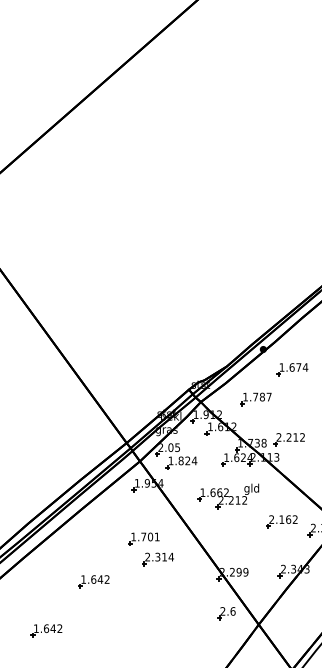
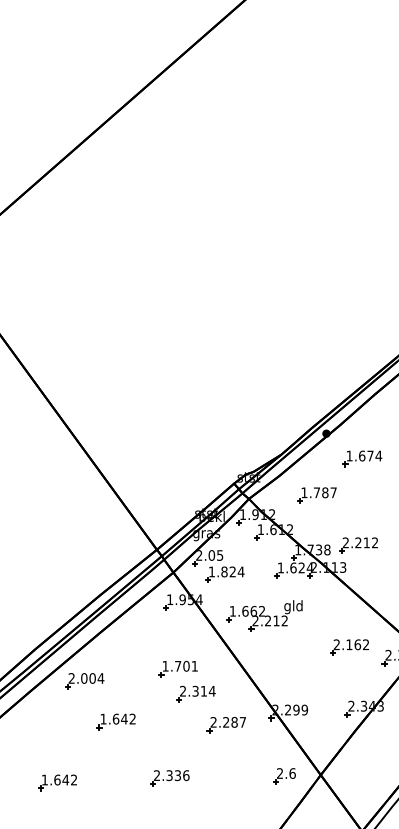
part: (228, 496) -> (264, 616), moved
part: (68, 548) -> (84, 680), added
part: (182, 584) -> (226, 725), added
part: (226, 613) -> (284, 776), moved
part: (136, 627) -> (169, 778), added

